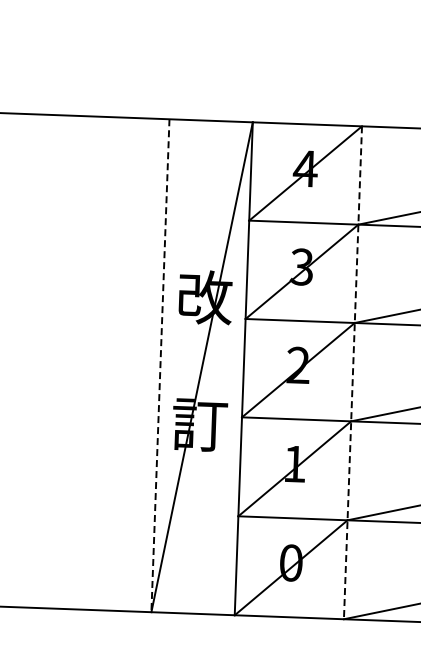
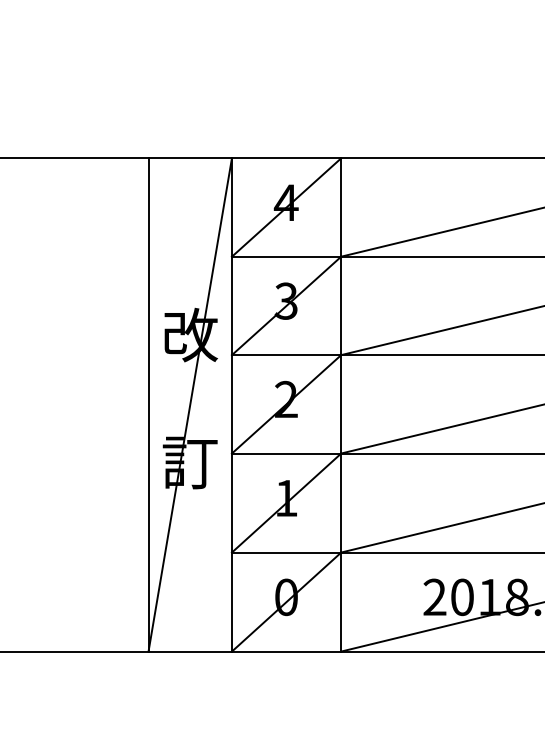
line: (160, 365) -> (148, 404), dashed -> solid
line: (353, 372) -> (341, 404), dashed -> solid

